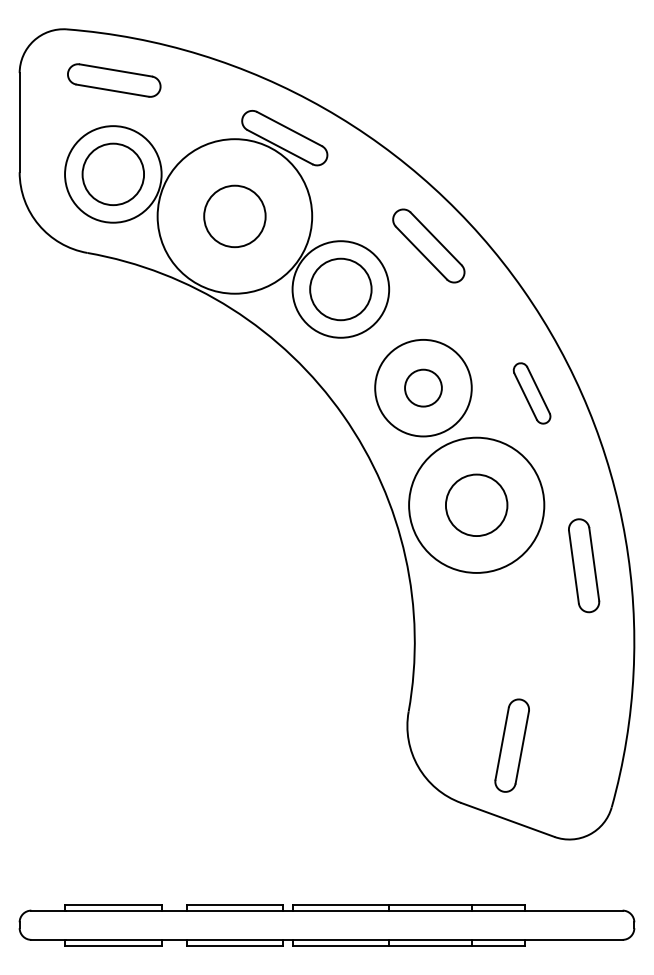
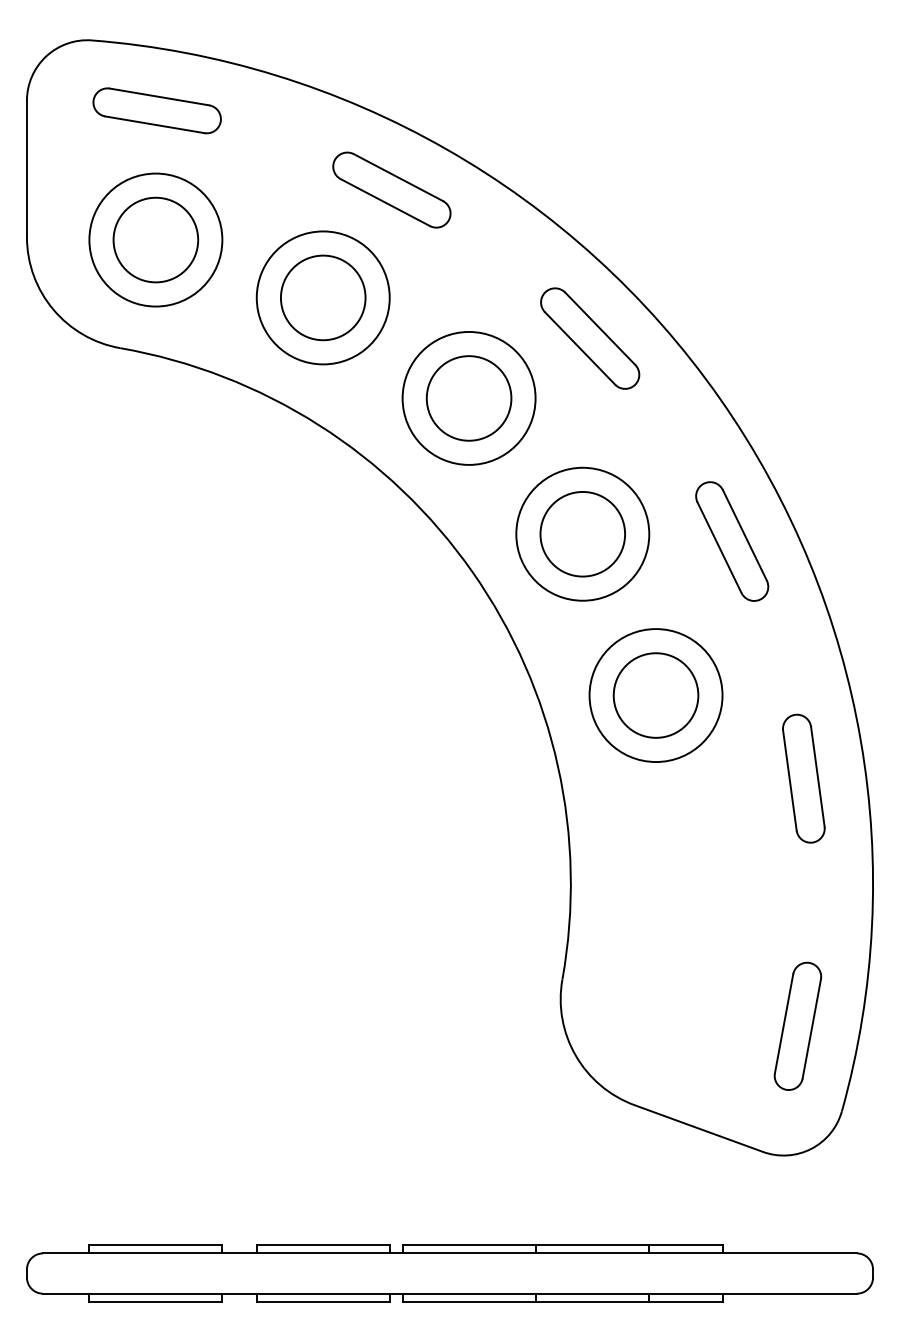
circle: (234, 216) -> (322, 297), size x0.62
circle: (423, 387) -> (582, 533), size x1.67
part: (532, 393) -> (732, 541), size x1.43
circle: (476, 505) -> (655, 695), size x0.71
part: (511, 745) -> (797, 1025), moved

